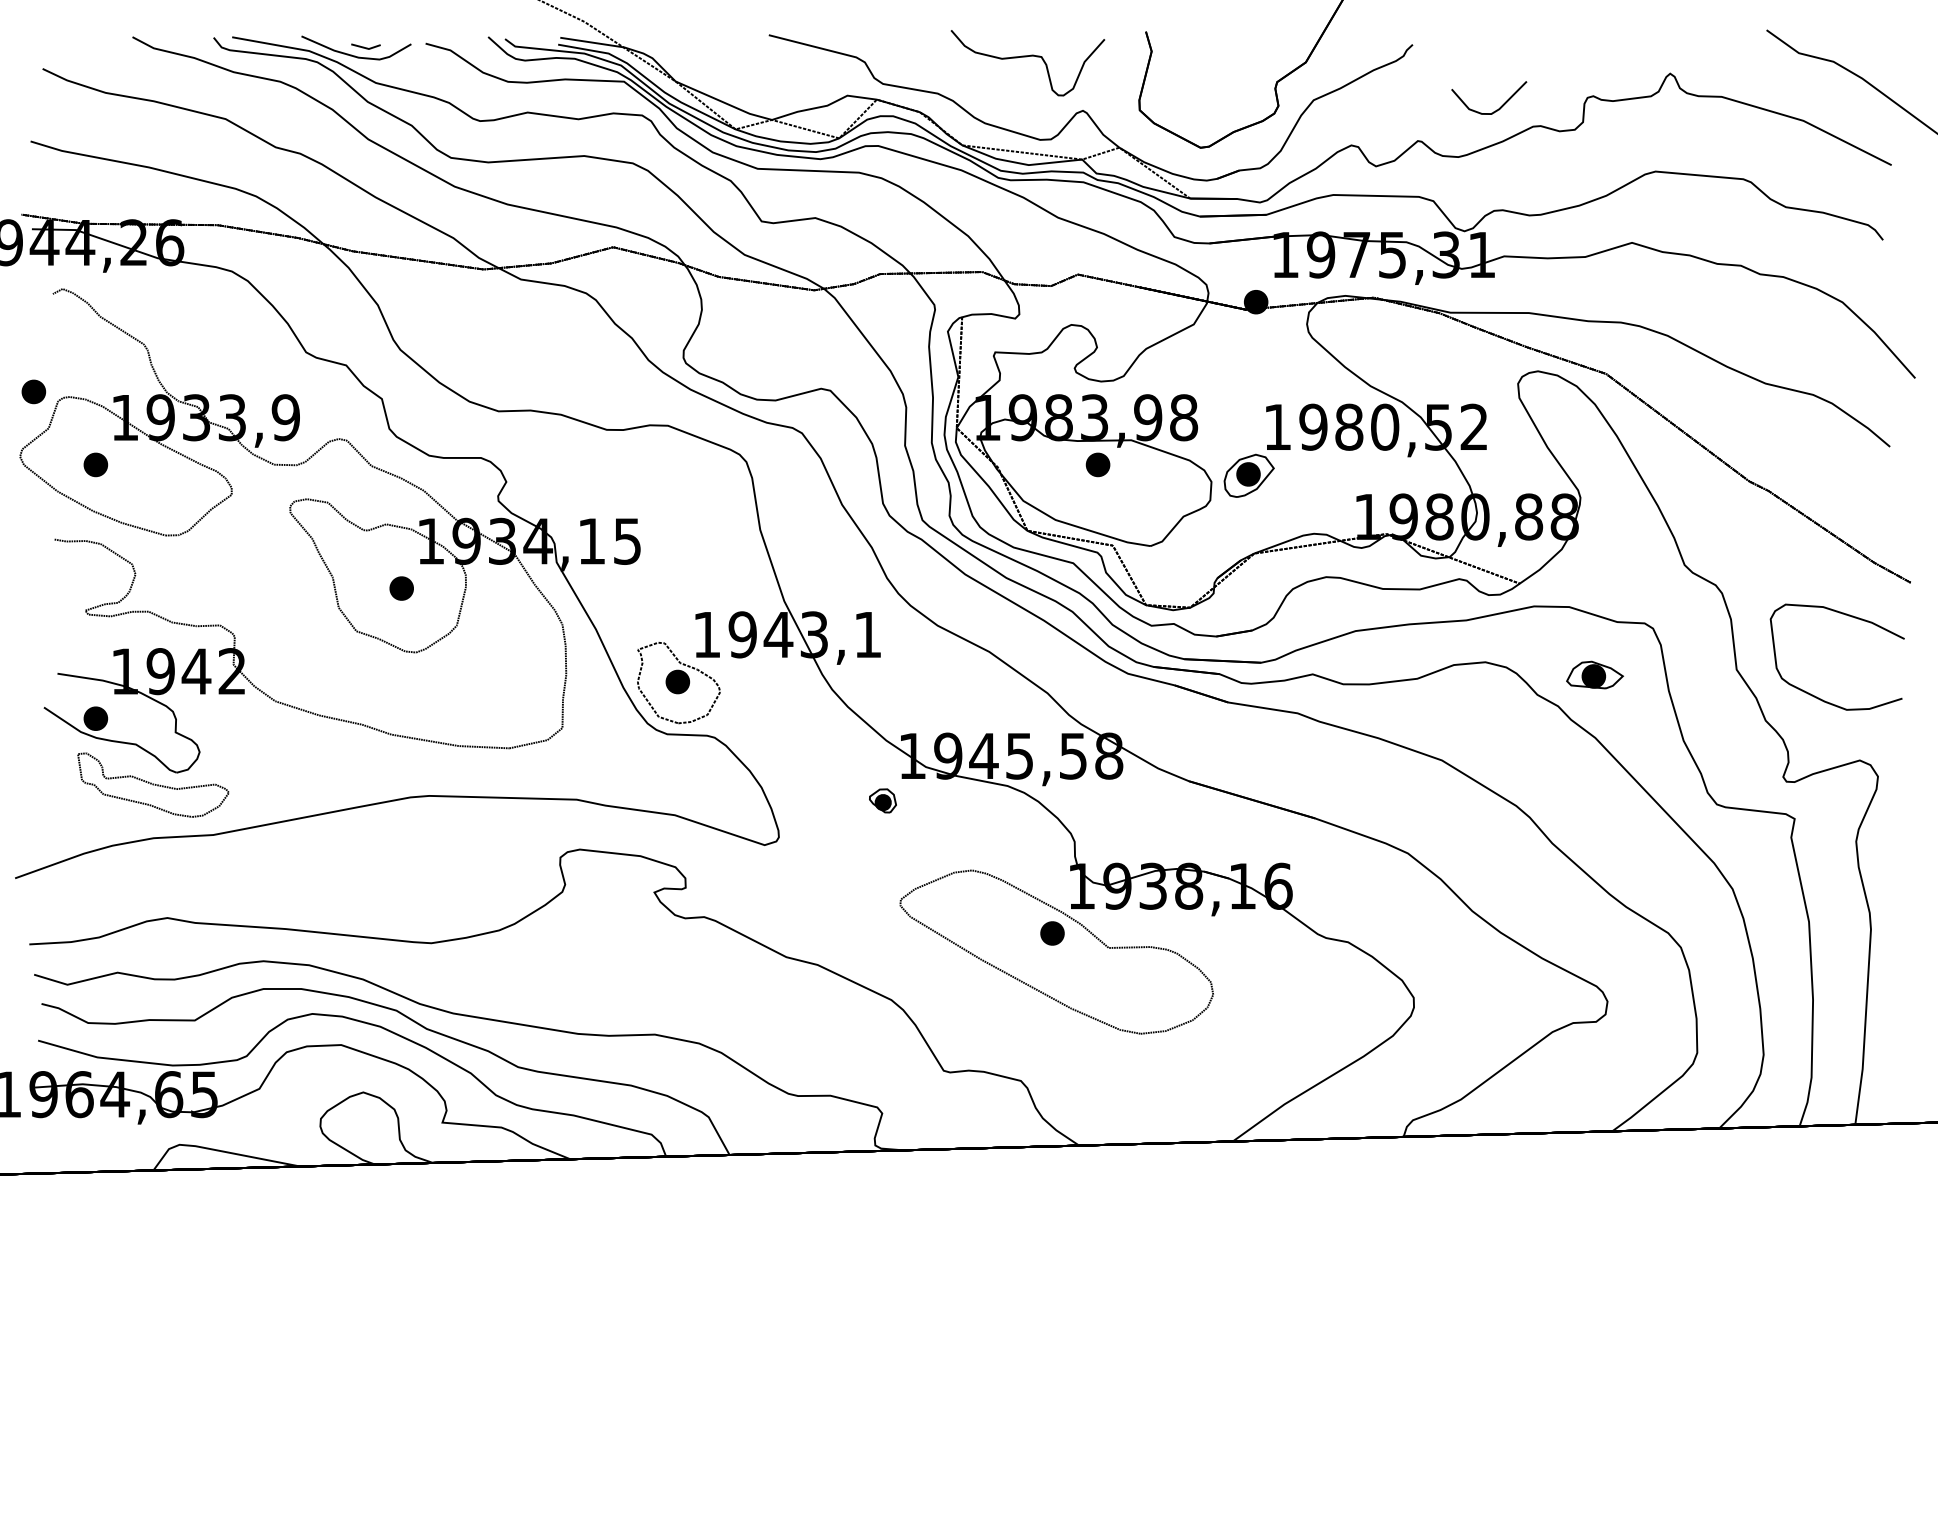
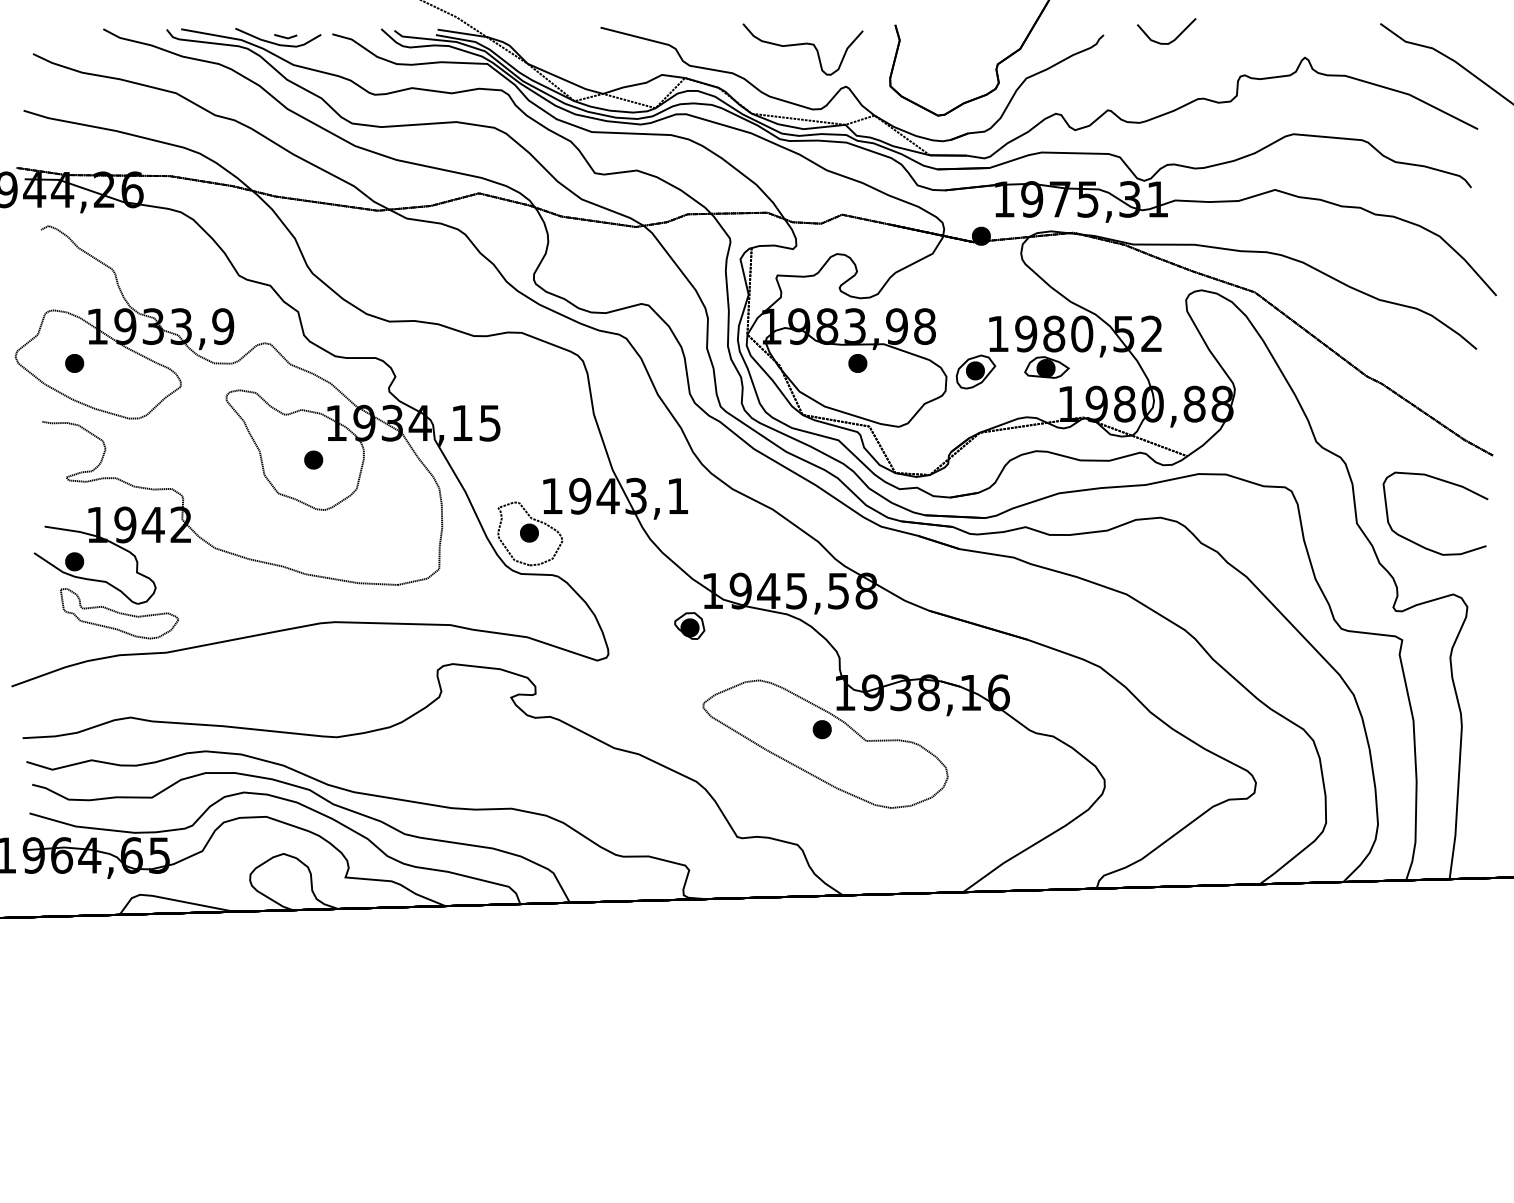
curve: (1496, 109) -> (1172, 40), moved
part: (33, 391) -> (25, 306), removed
part: (1595, 674) -> (1047, 367), moved
part: (882, 800) -> (689, 625), size x1.43

